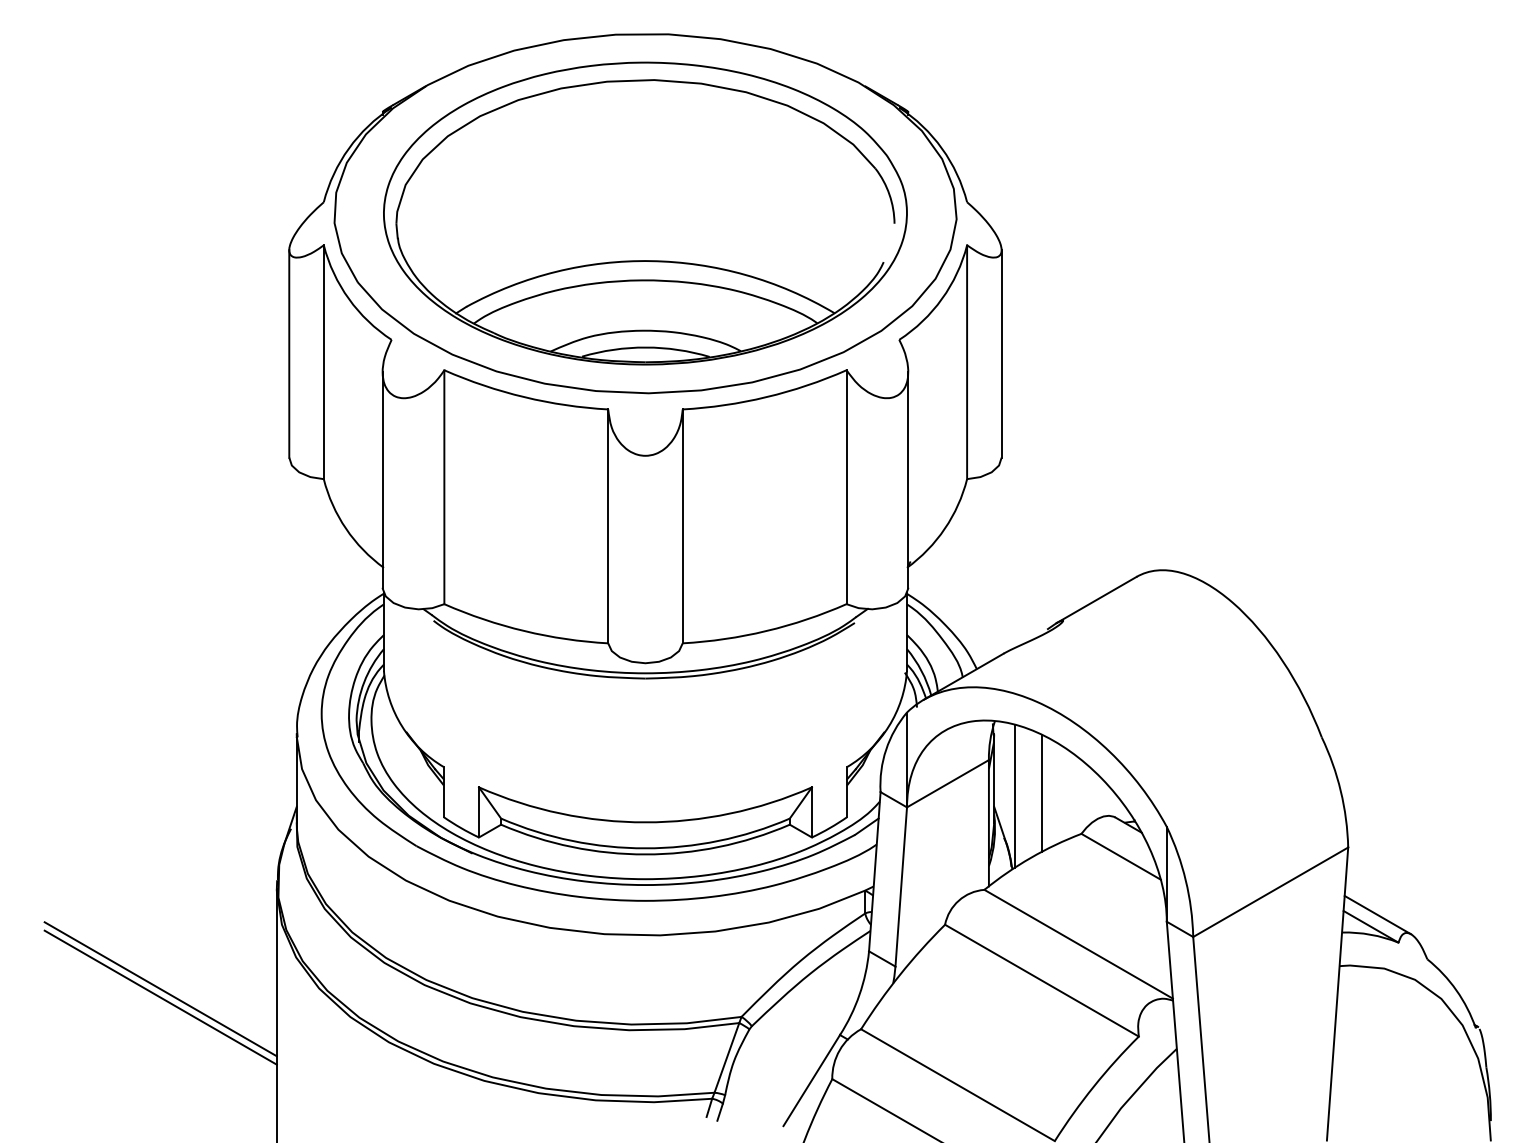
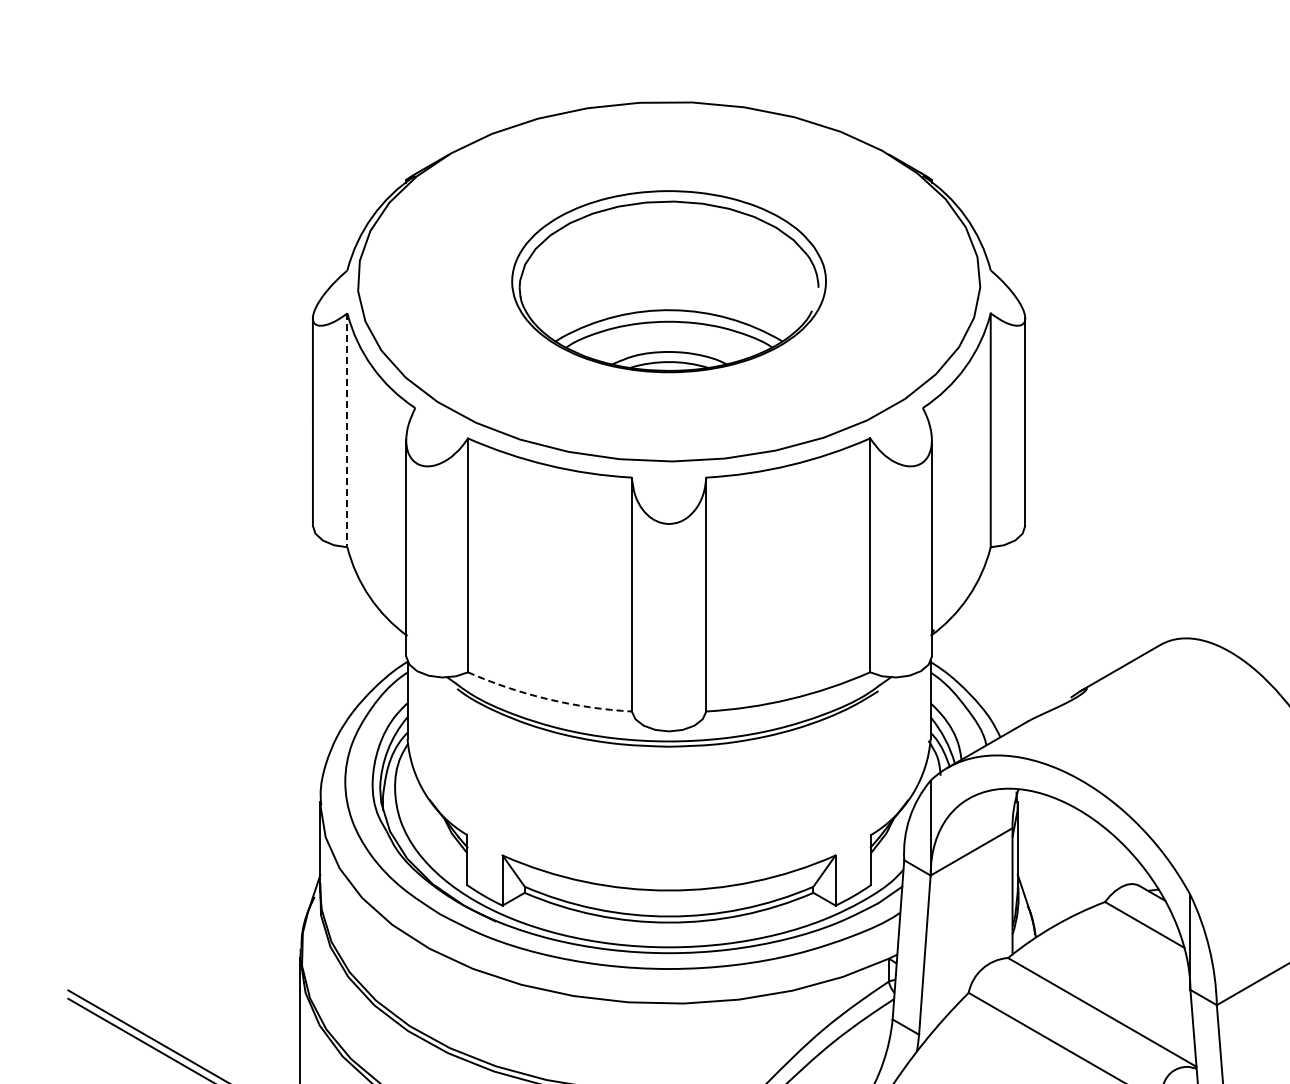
part: (645, 213) -> (669, 281), size x0.6
line: (323, 362) -> (347, 430), solid -> dashed
arc: (524, 631) -> (548, 699), solid -> dashed
line: (1041, 792) -> (1065, 860), removed
line: (1015, 795) -> (1039, 863), removed

